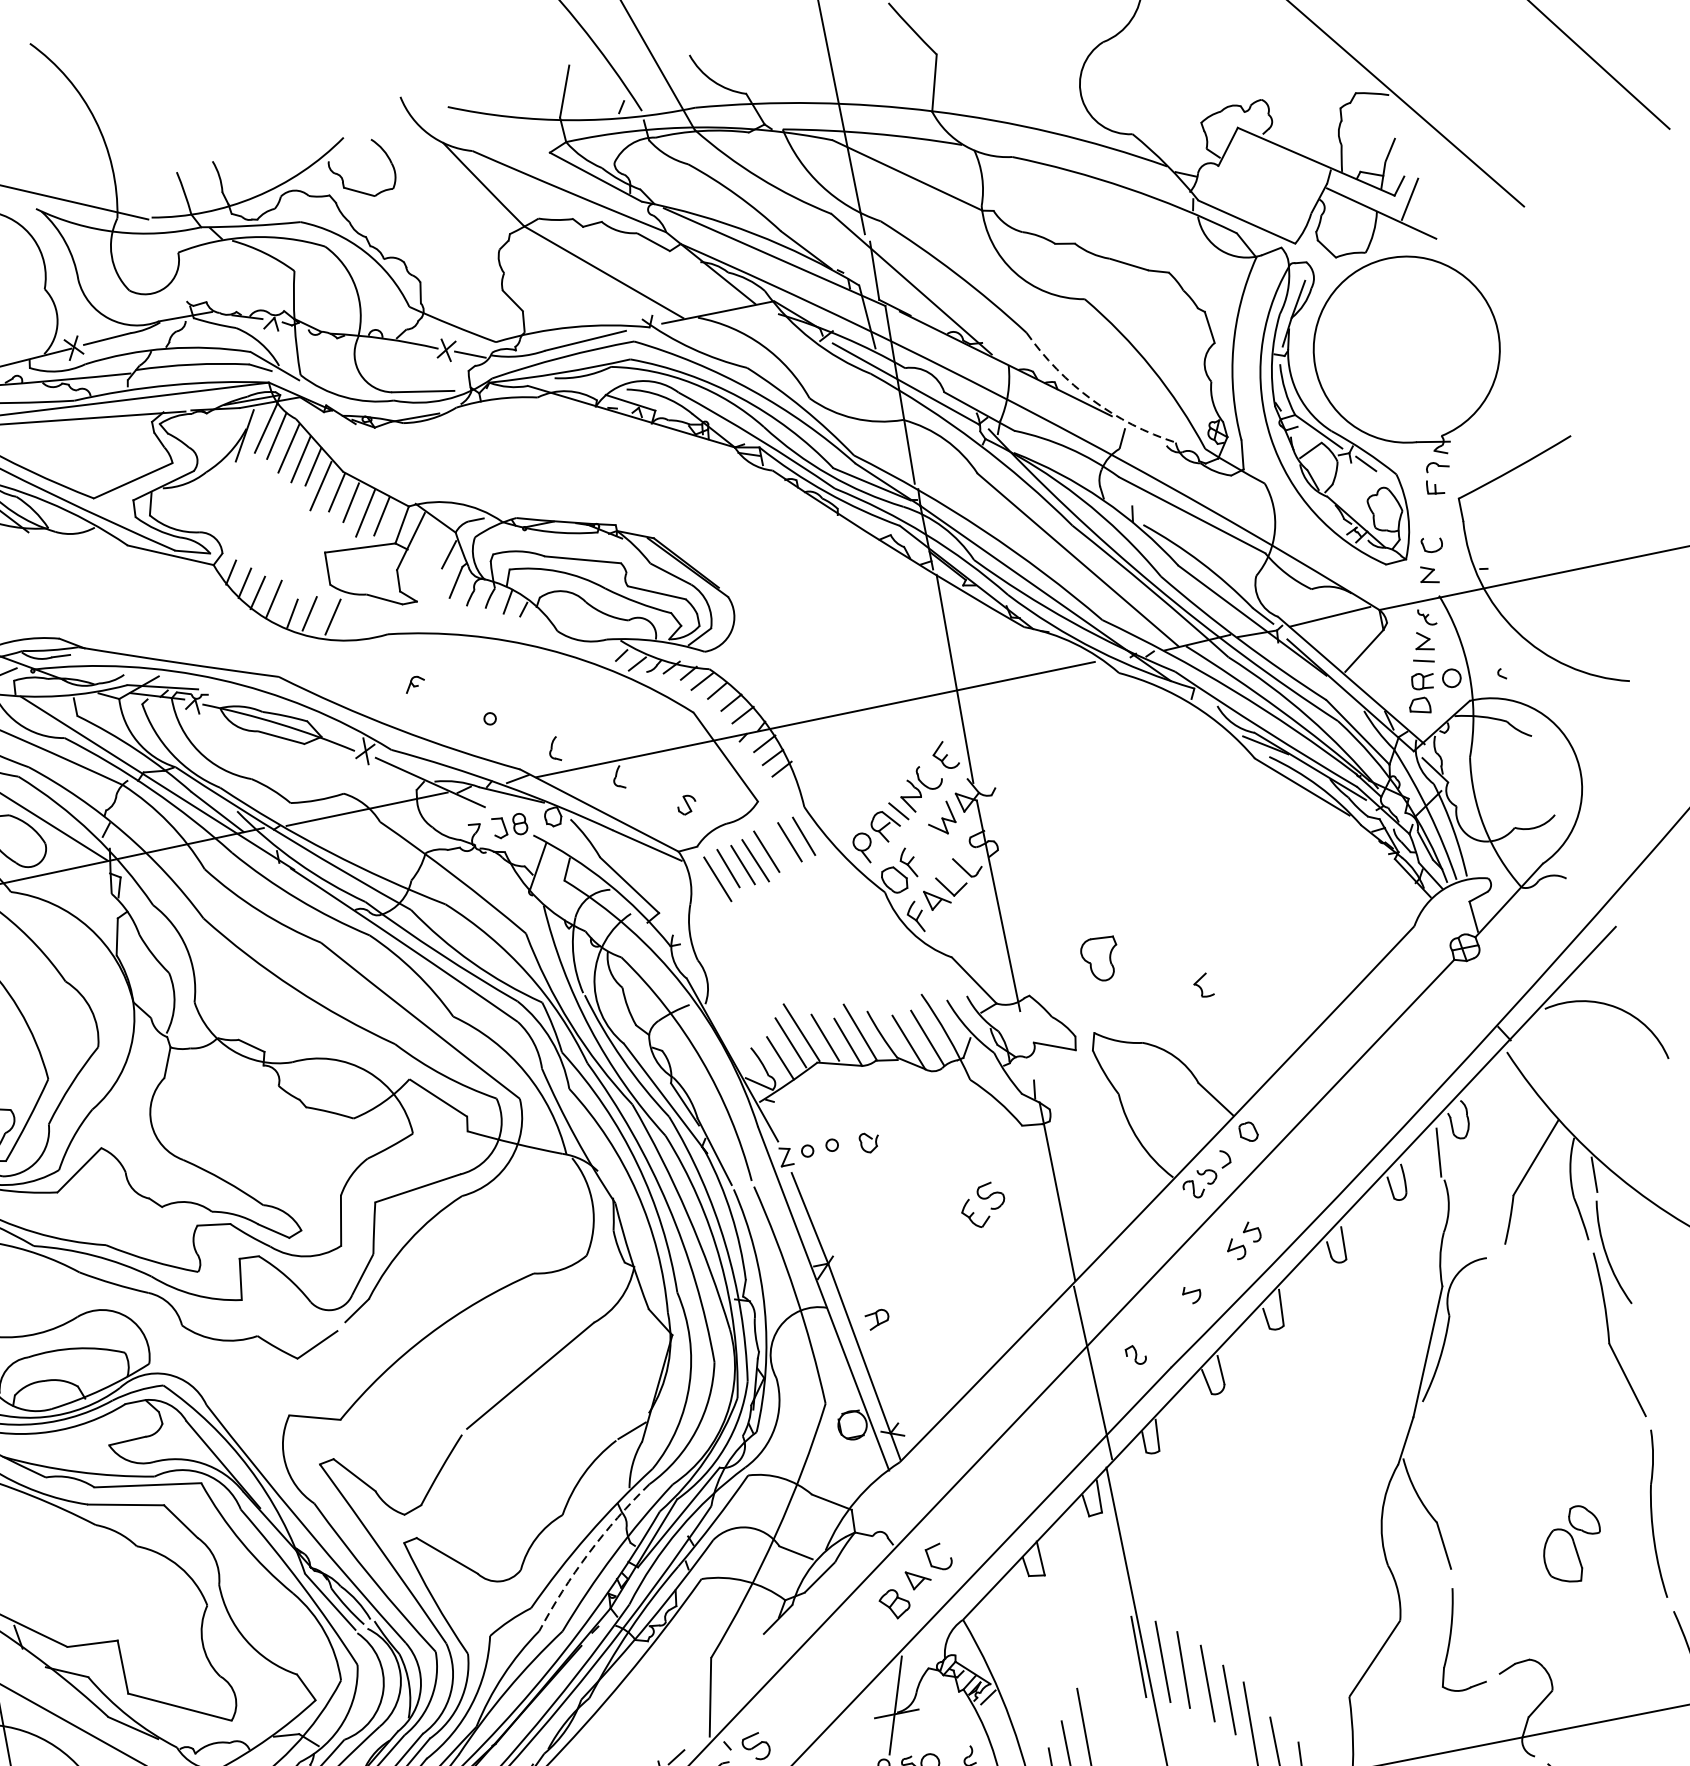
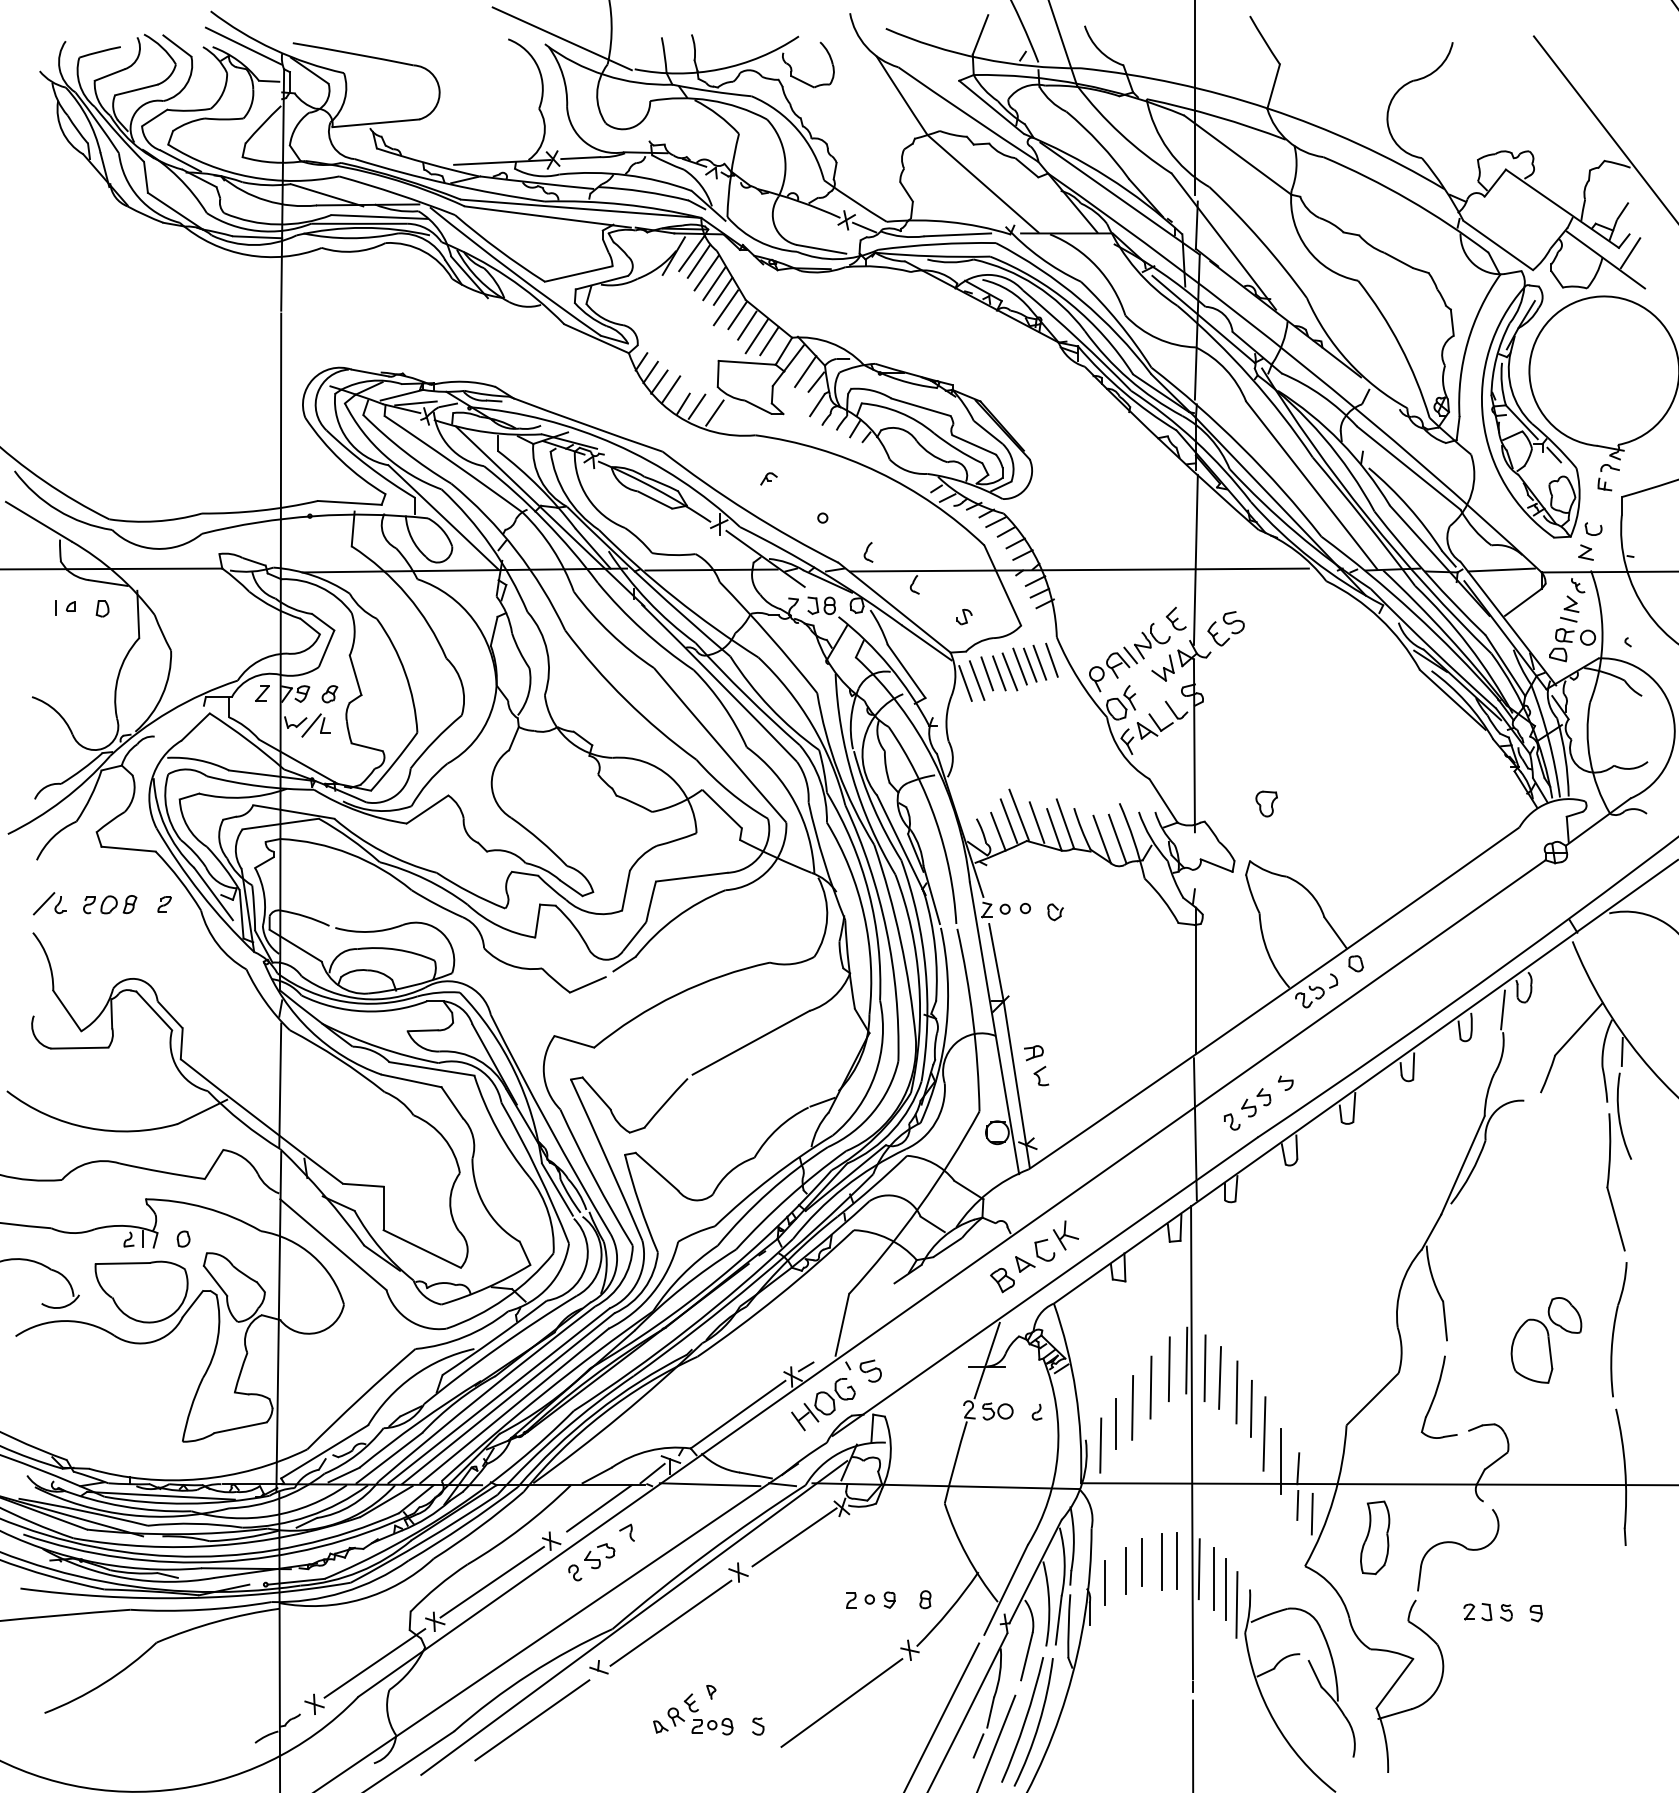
arc: (1092, 399) -> (1348, 361), dashed -> solid
line: (433, 544) -> (805, 371), added
line: (777, 846) -> (1029, 664), added
line: (704, 885) -> (965, 683), added
part: (1100, 958) -> (1266, 803), size x0.71
part: (1203, 984) -> (1041, 1075), moved
part: (982, 1205) -> (1225, 628), moved
part: (1244, 1240) -> (1256, 1102), moved
part: (961, 1533) -> (1066, 1235), added
part: (1572, 1544) -> (1546, 1340), size x1.43
arc: (589, 1553) -> (769, 1192), dashed -> solid
line: (1118, 1672) -> (1168, 1369), added
line: (1101, 1698) -> (1150, 1387), added

